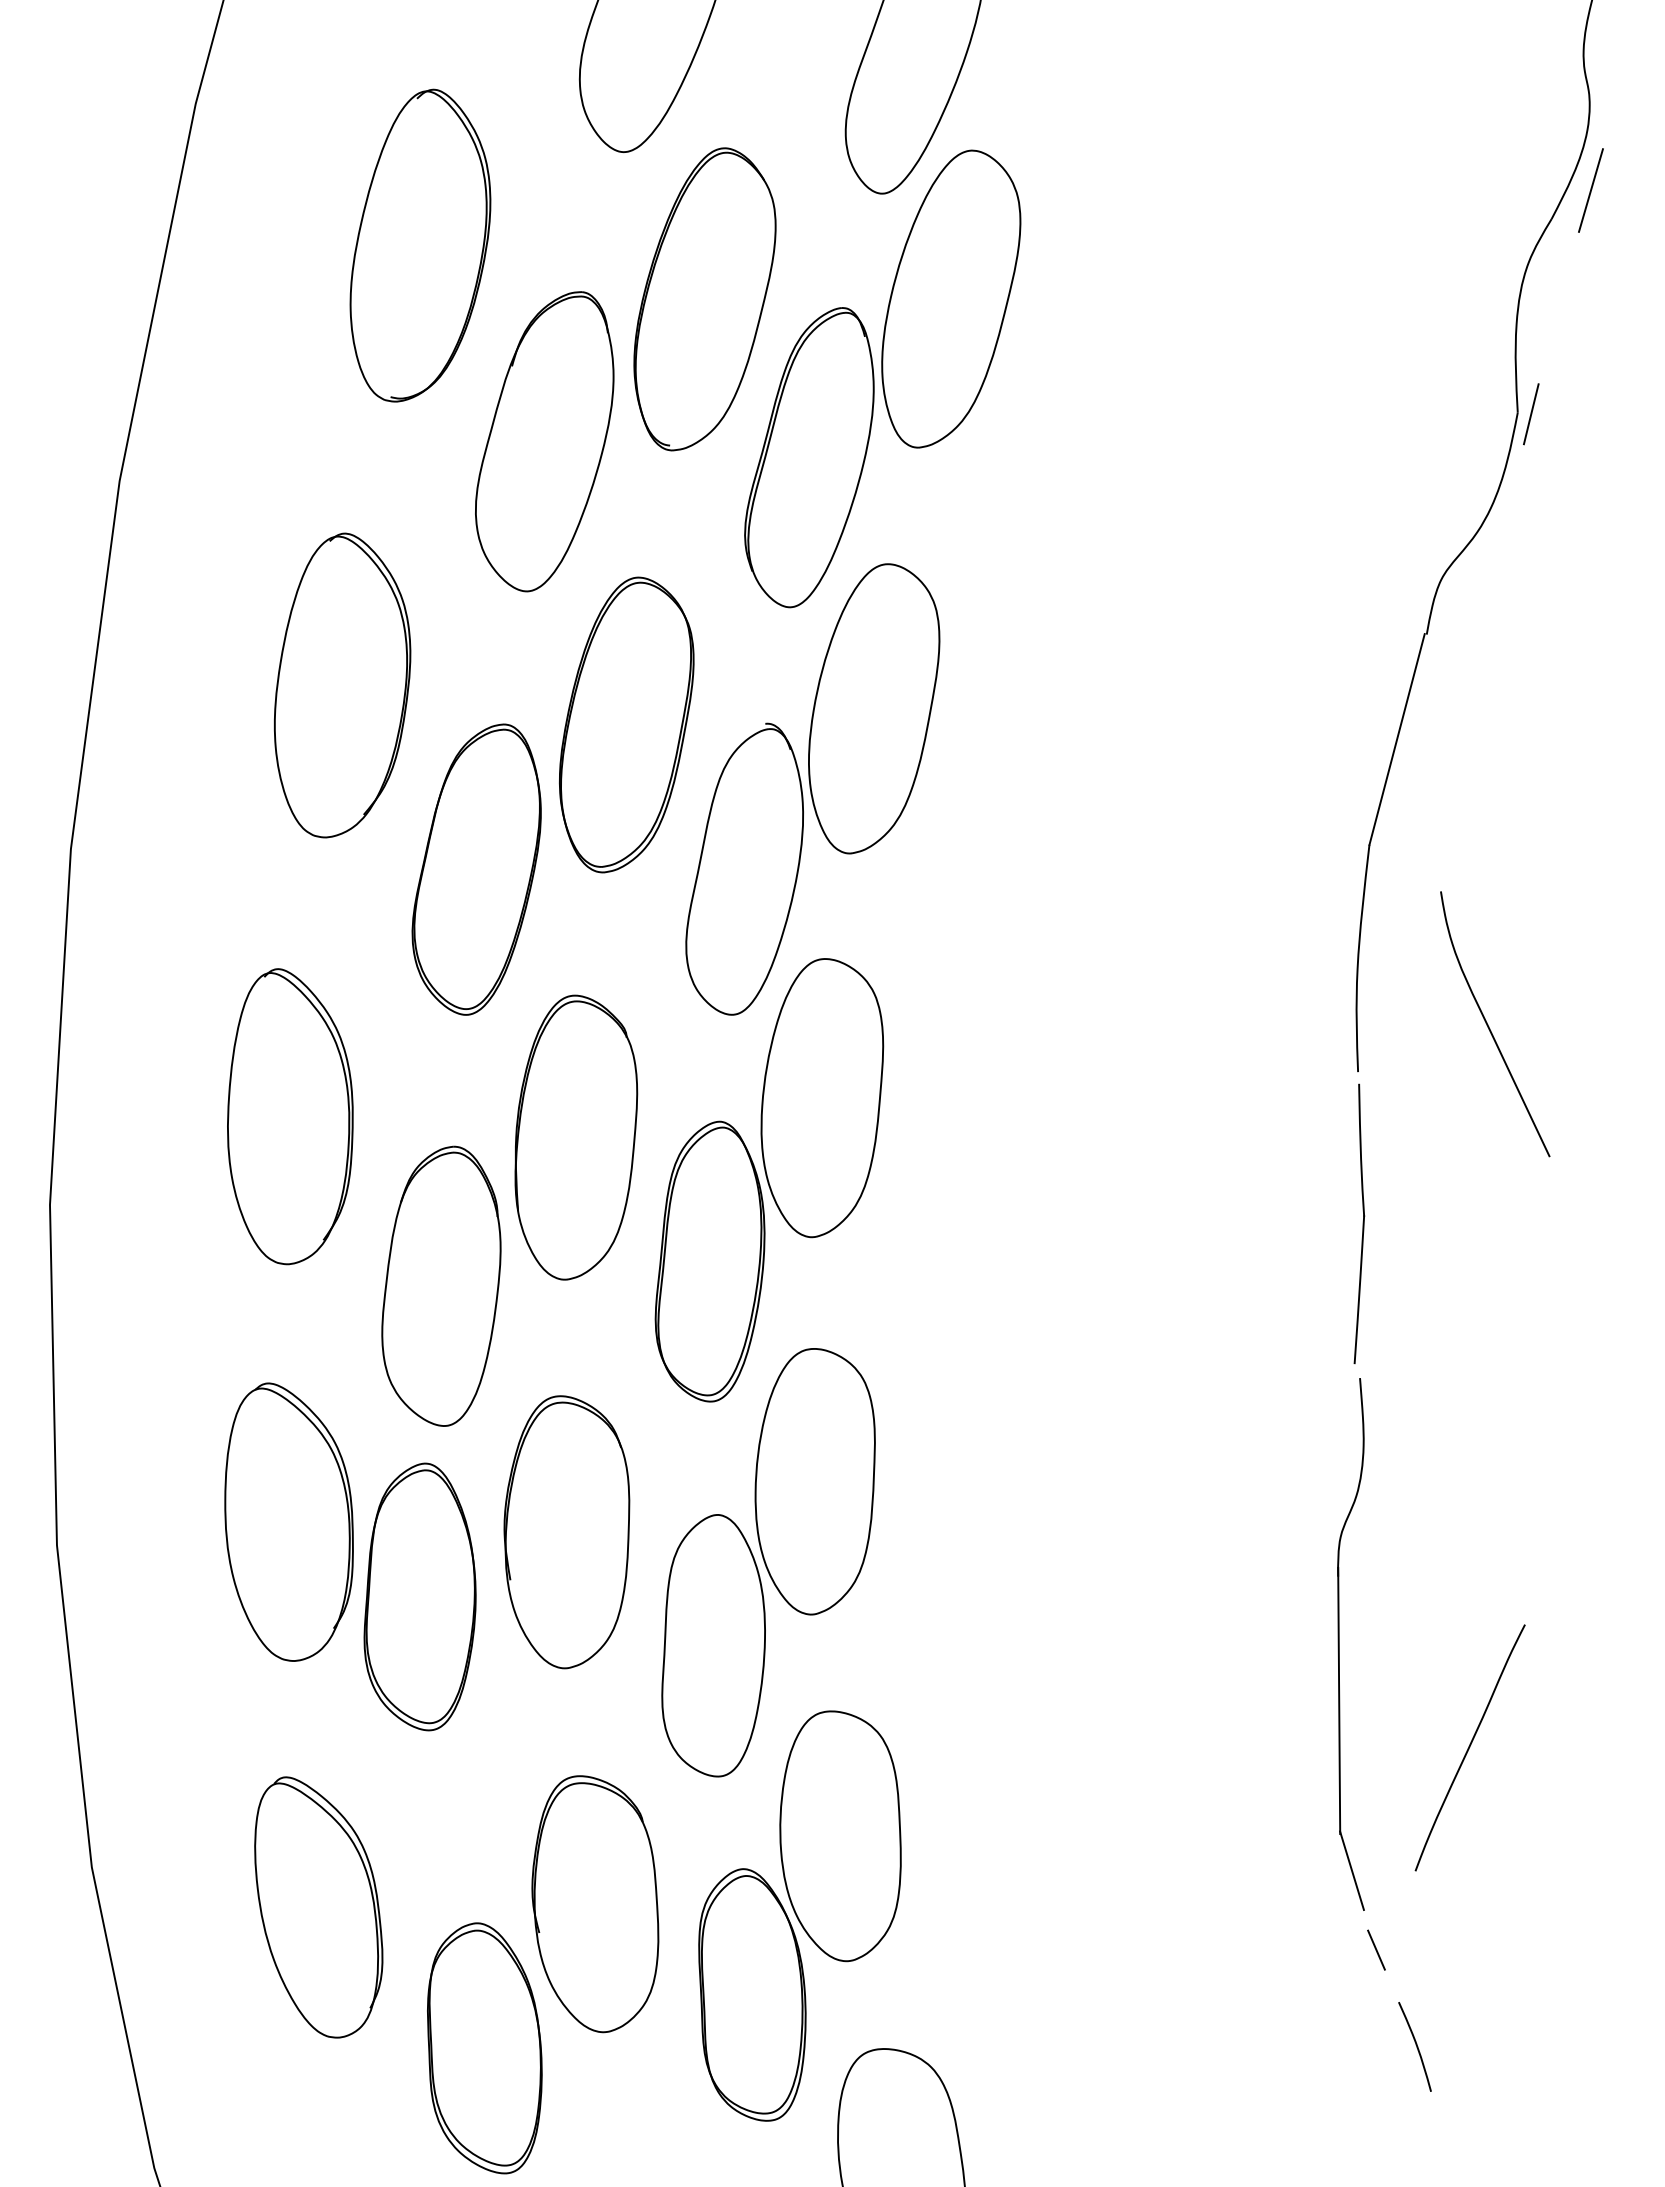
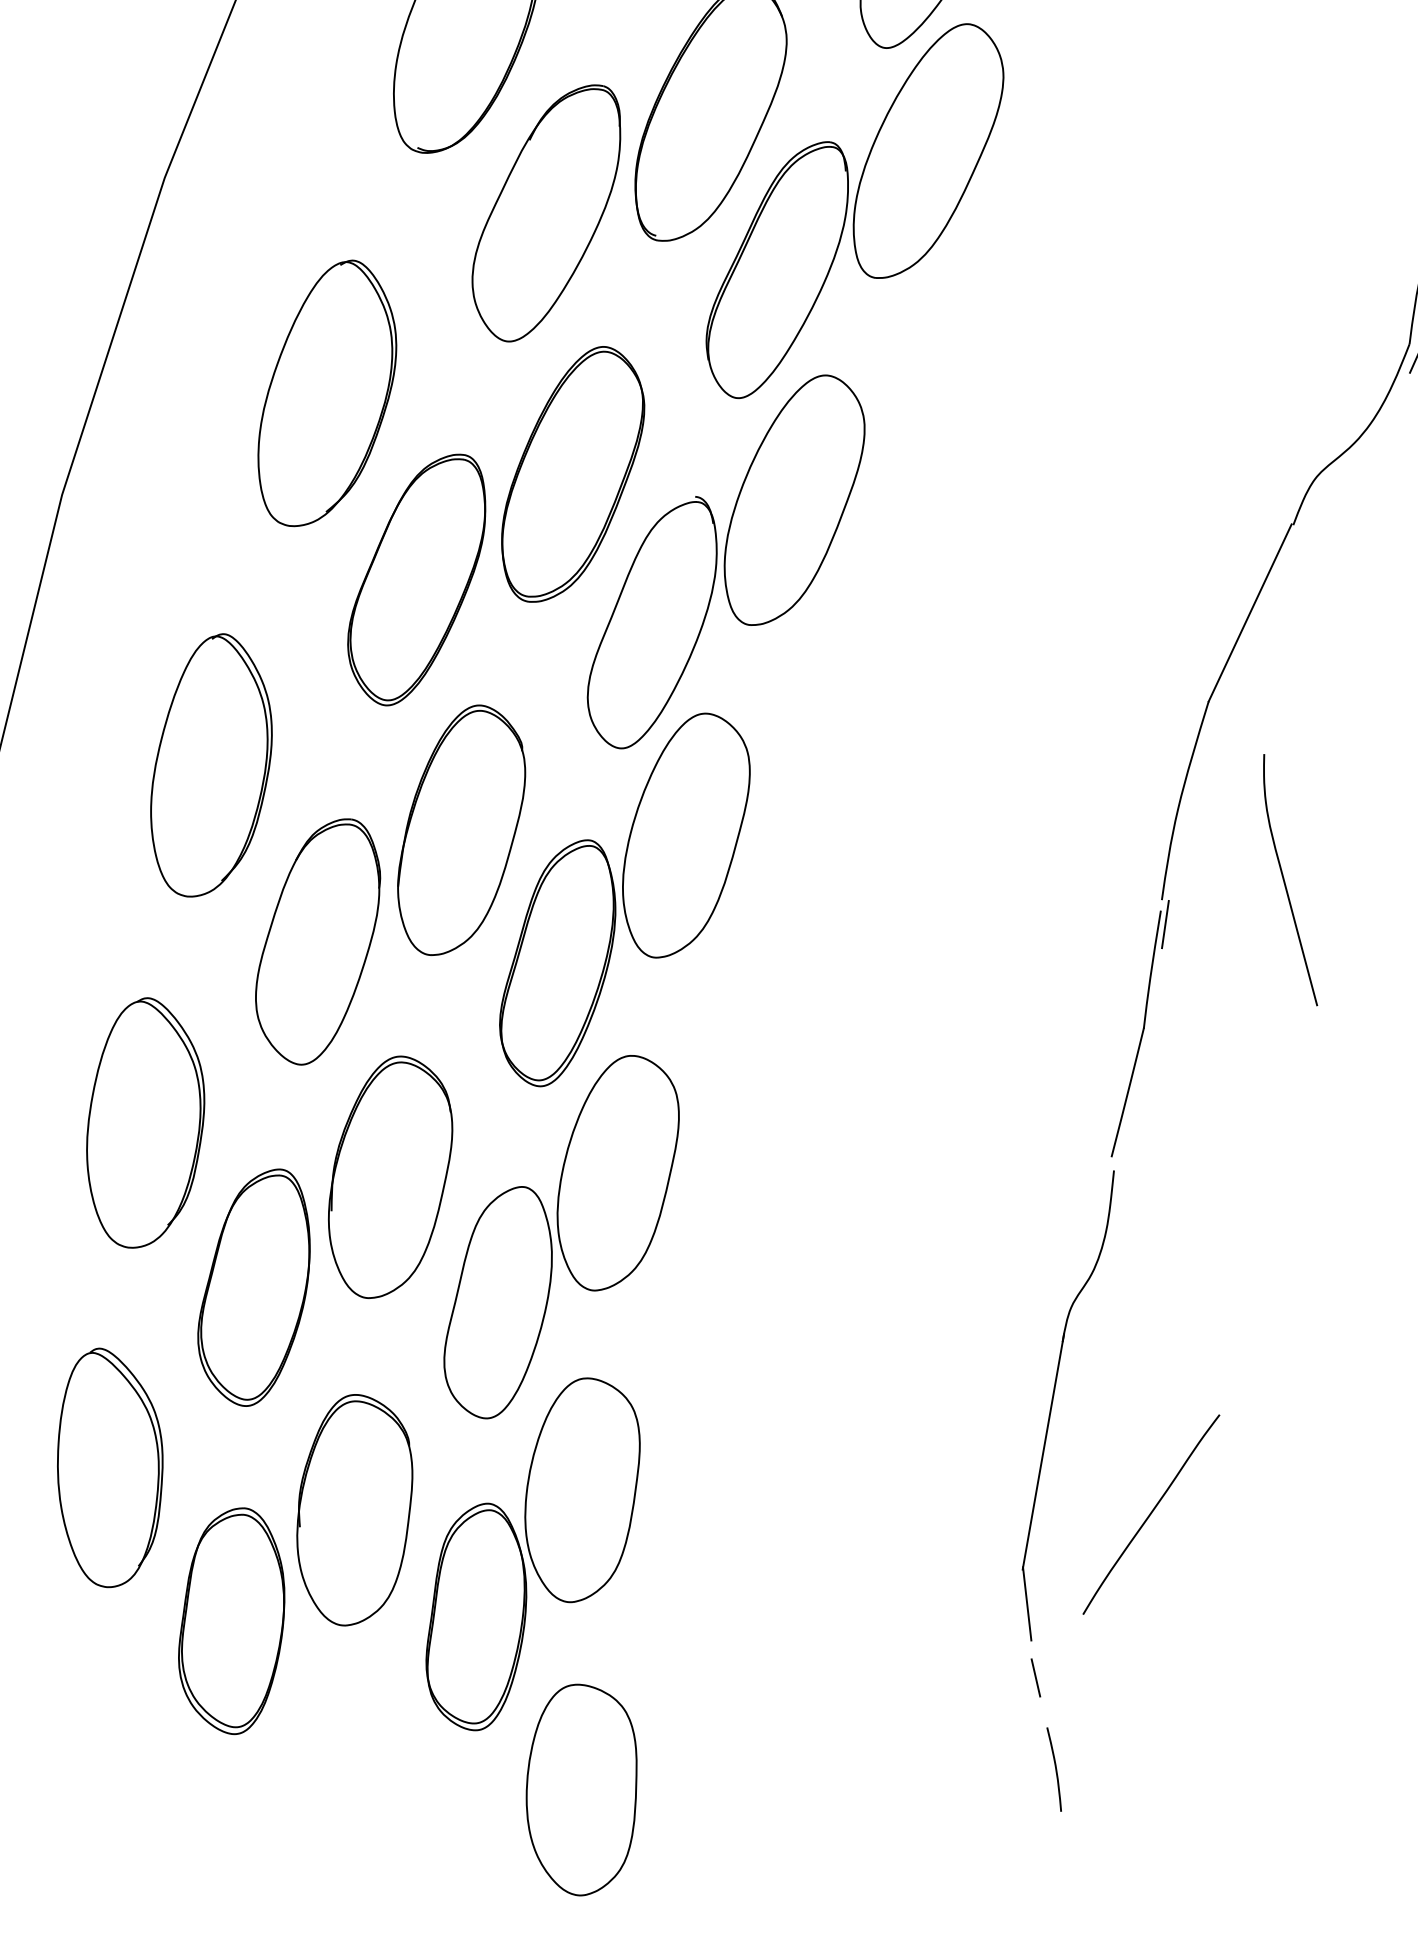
line: (1366, 1097) -> (1165, 923), added
part: (419, 1596) -> (255, 1286), moved

